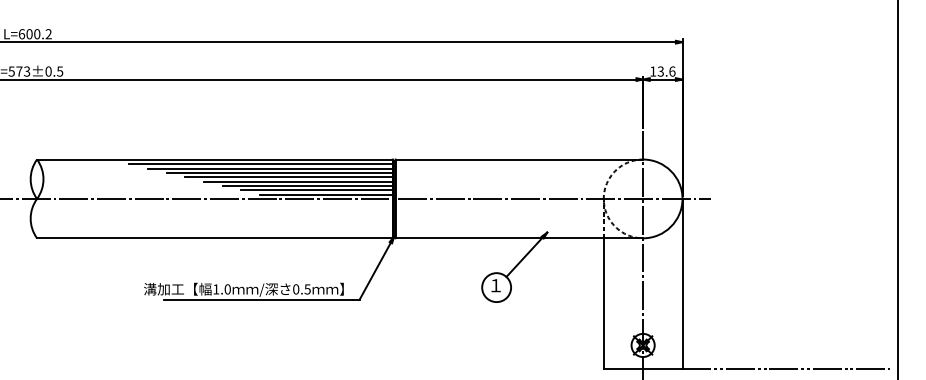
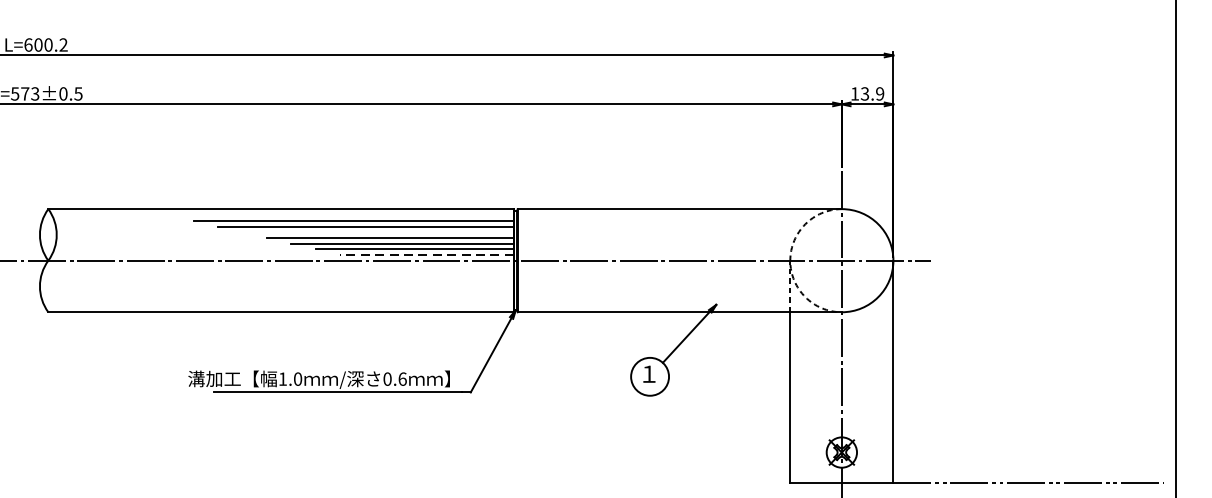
text: (672, 71) -> (880, 93), 13.6 -> 13.9
line: (260, 164) -> (340, 215), removed
line: (288, 177) -> (377, 232), removed
line: (325, 194) -> (425, 254), solid -> dashed
text: (307, 289) -> (402, 379), 0.5 -> 0.6

